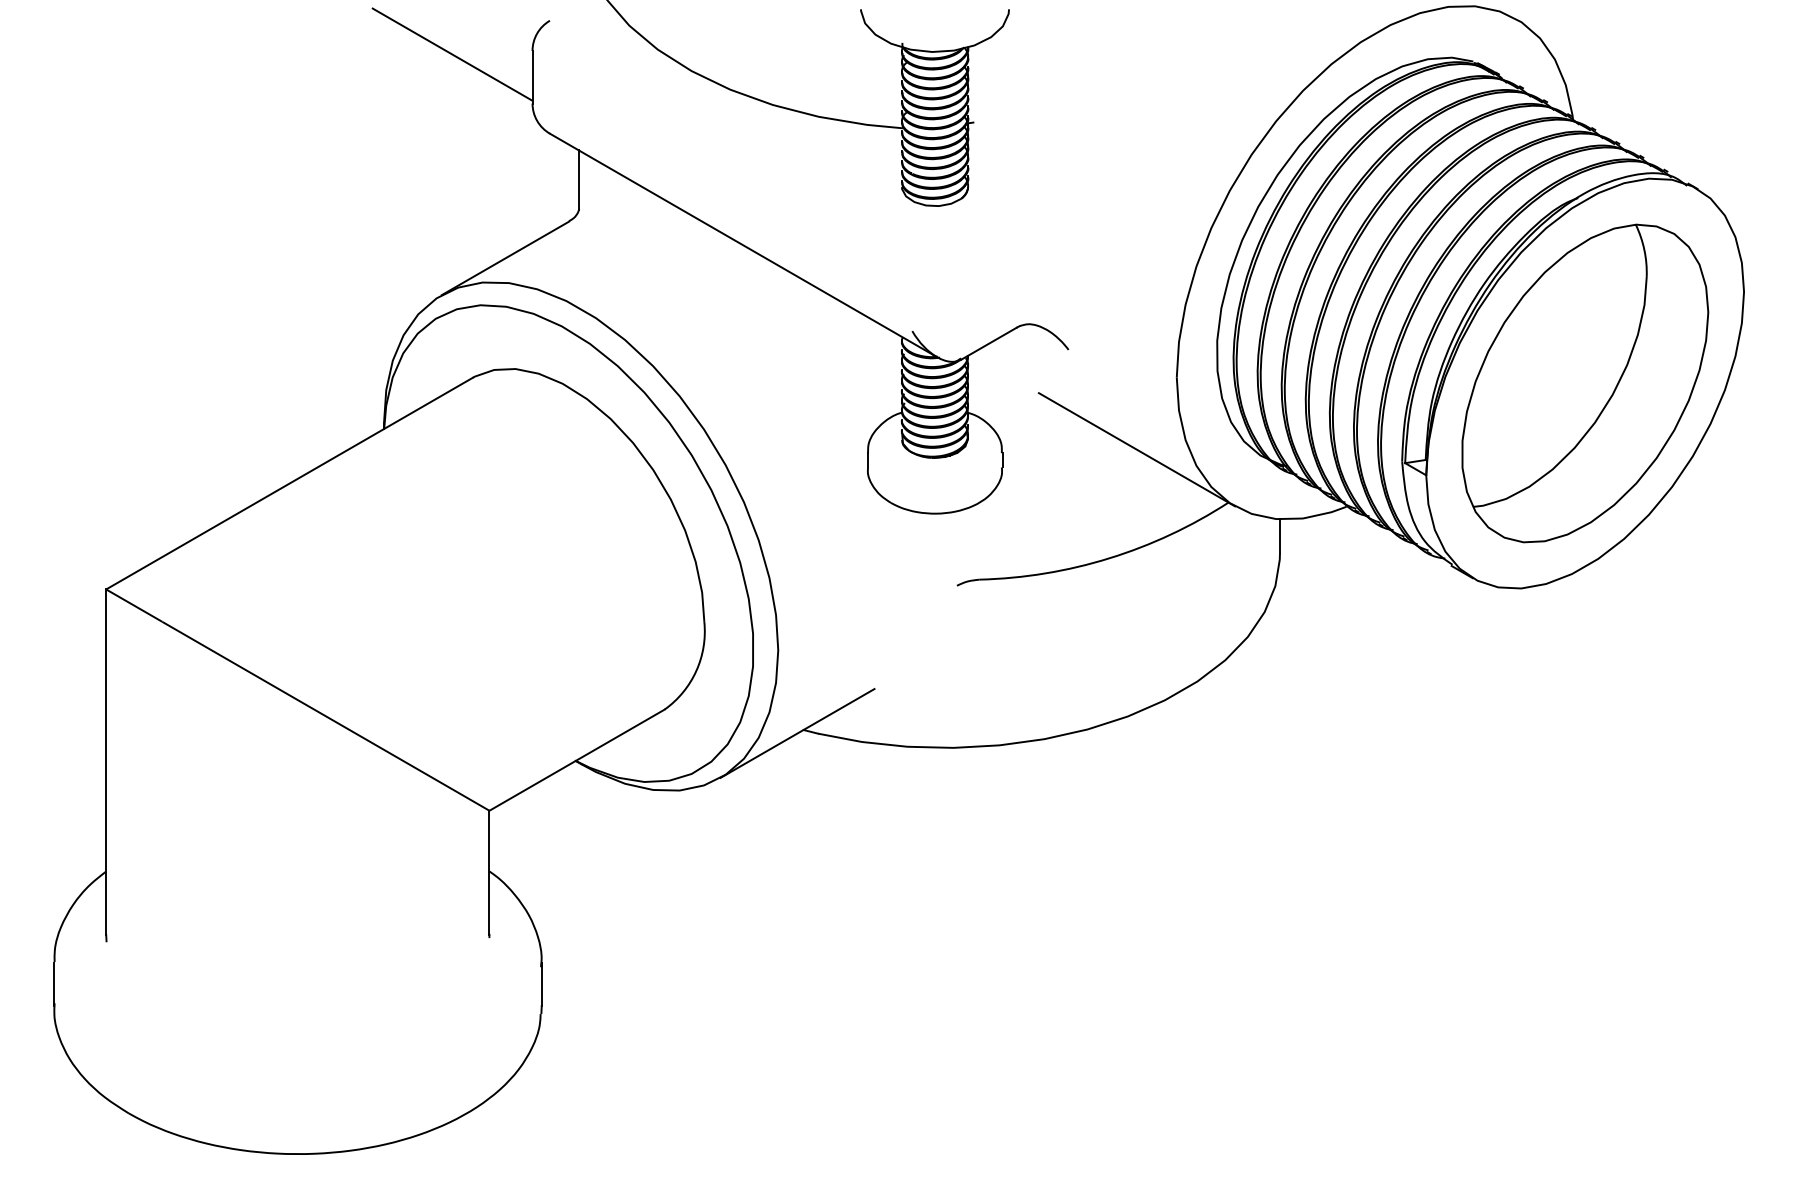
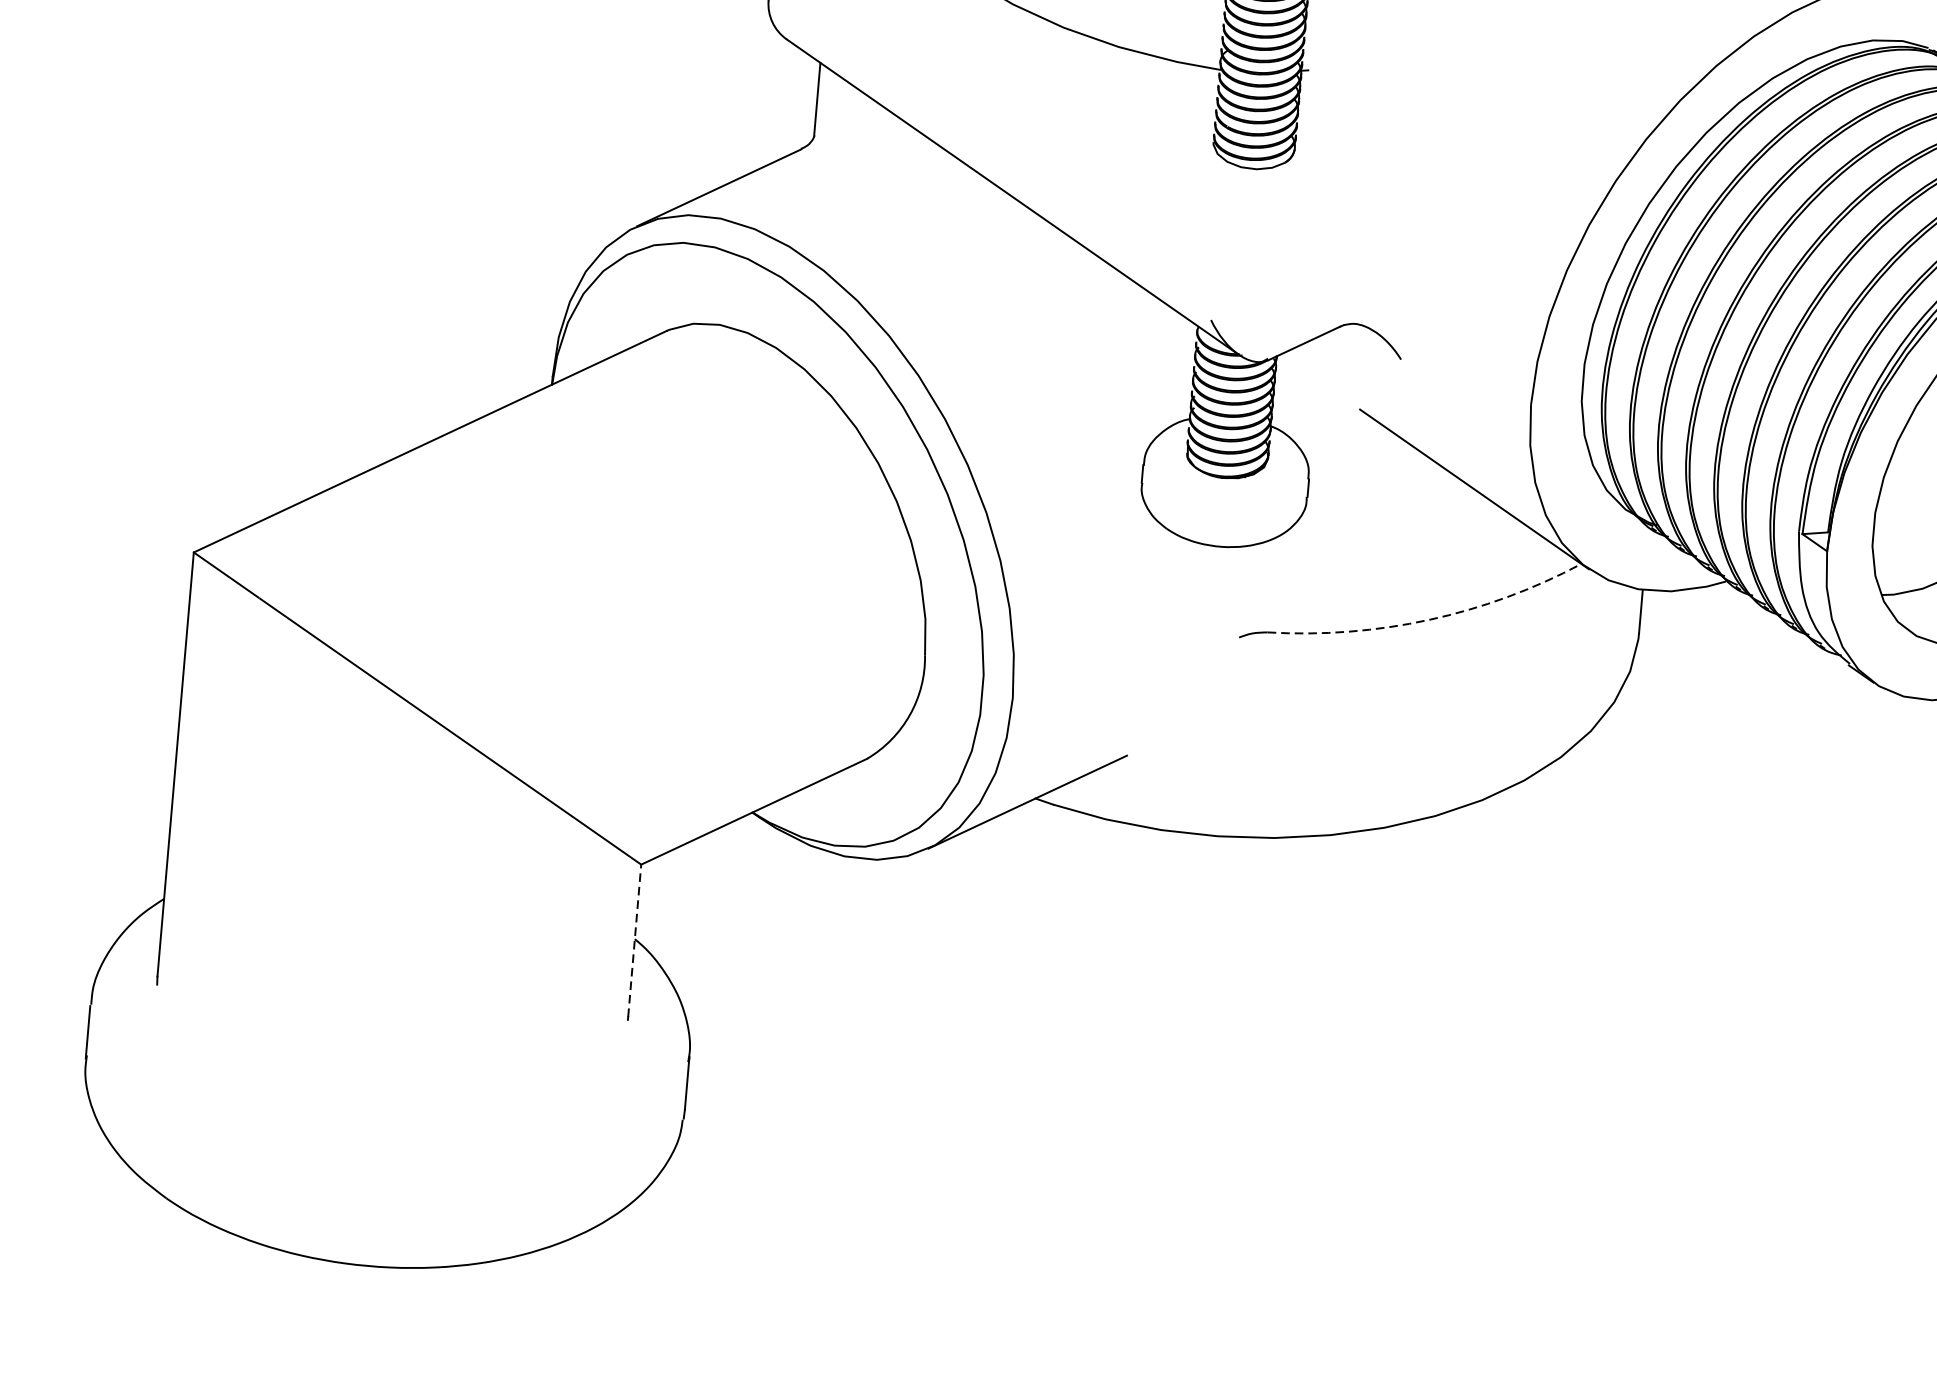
arc: (1109, 558) -> (1429, 620), solid -> dashed
line: (489, 872) -> (634, 940), solid -> dashed

